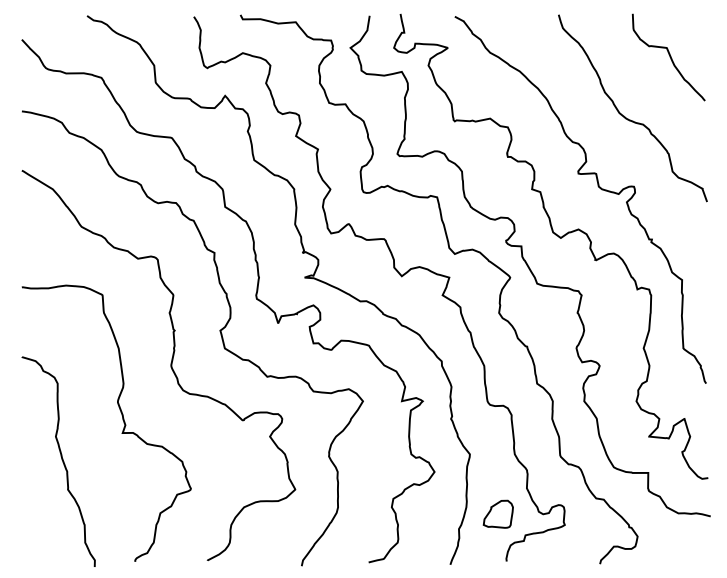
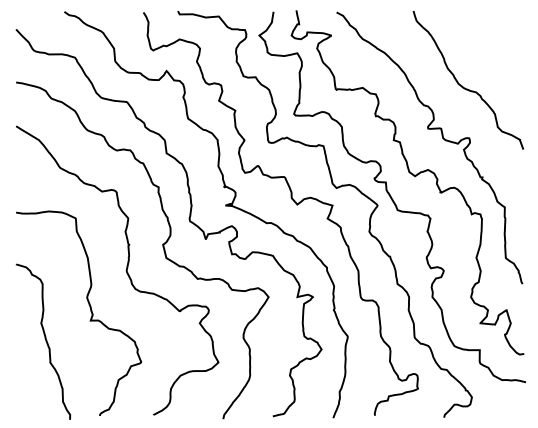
curve: (669, 57) -> (495, 42), removed
part: (497, 513) -> (368, 380), removed

